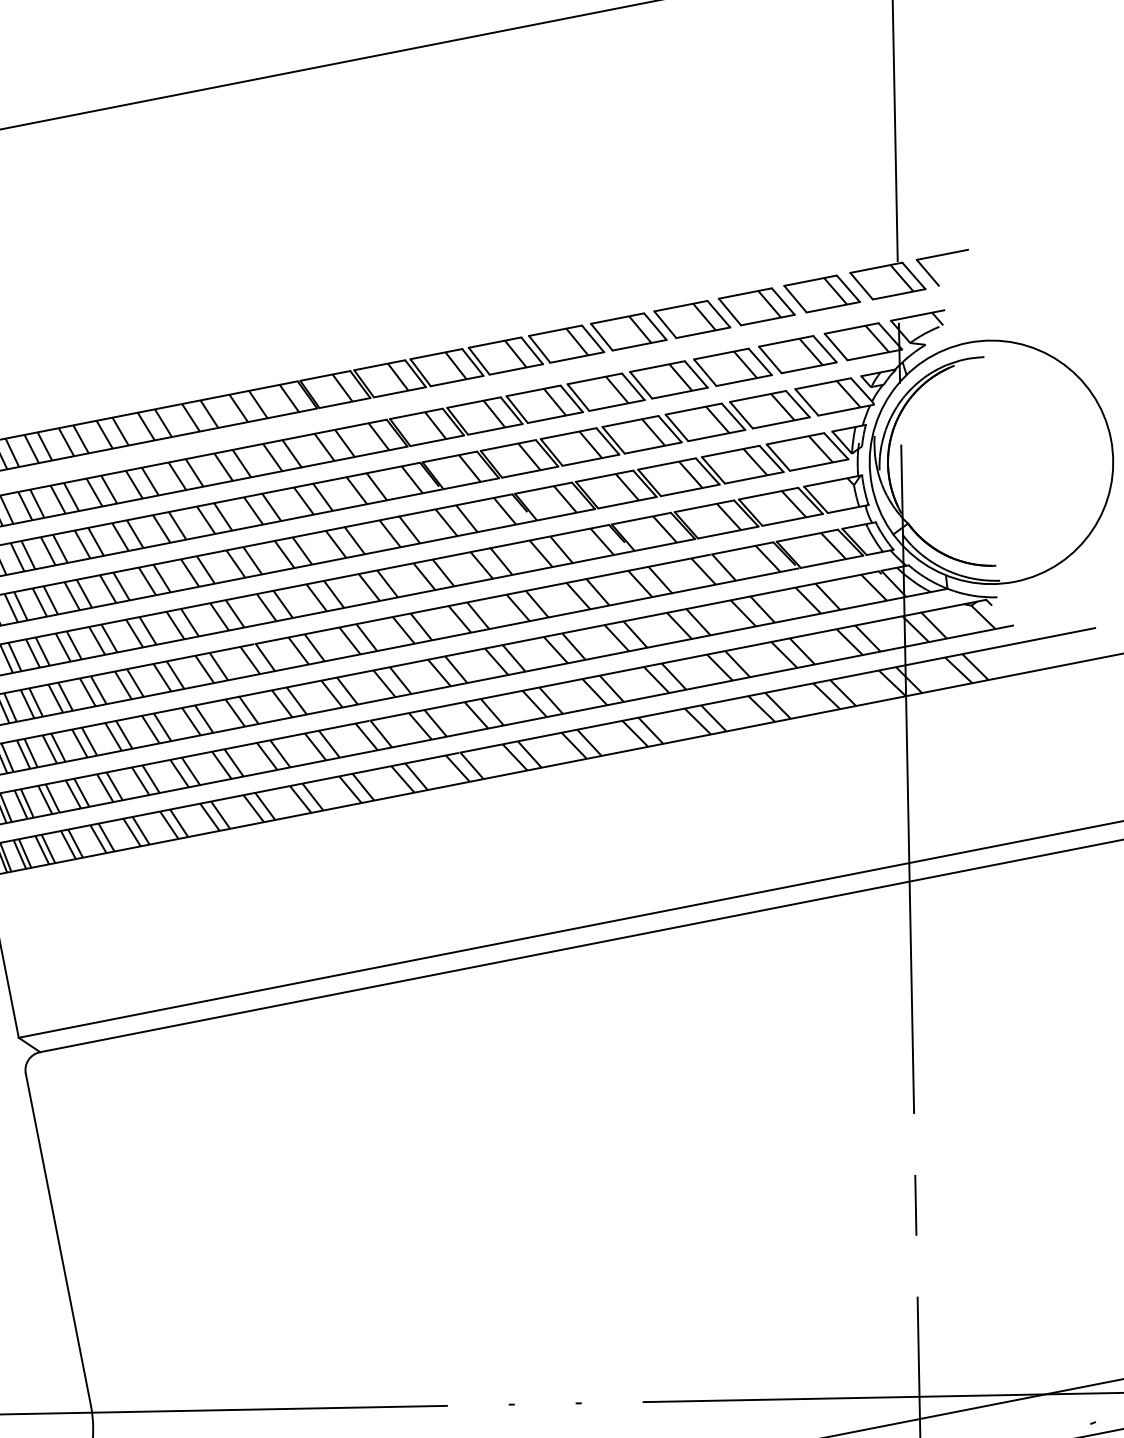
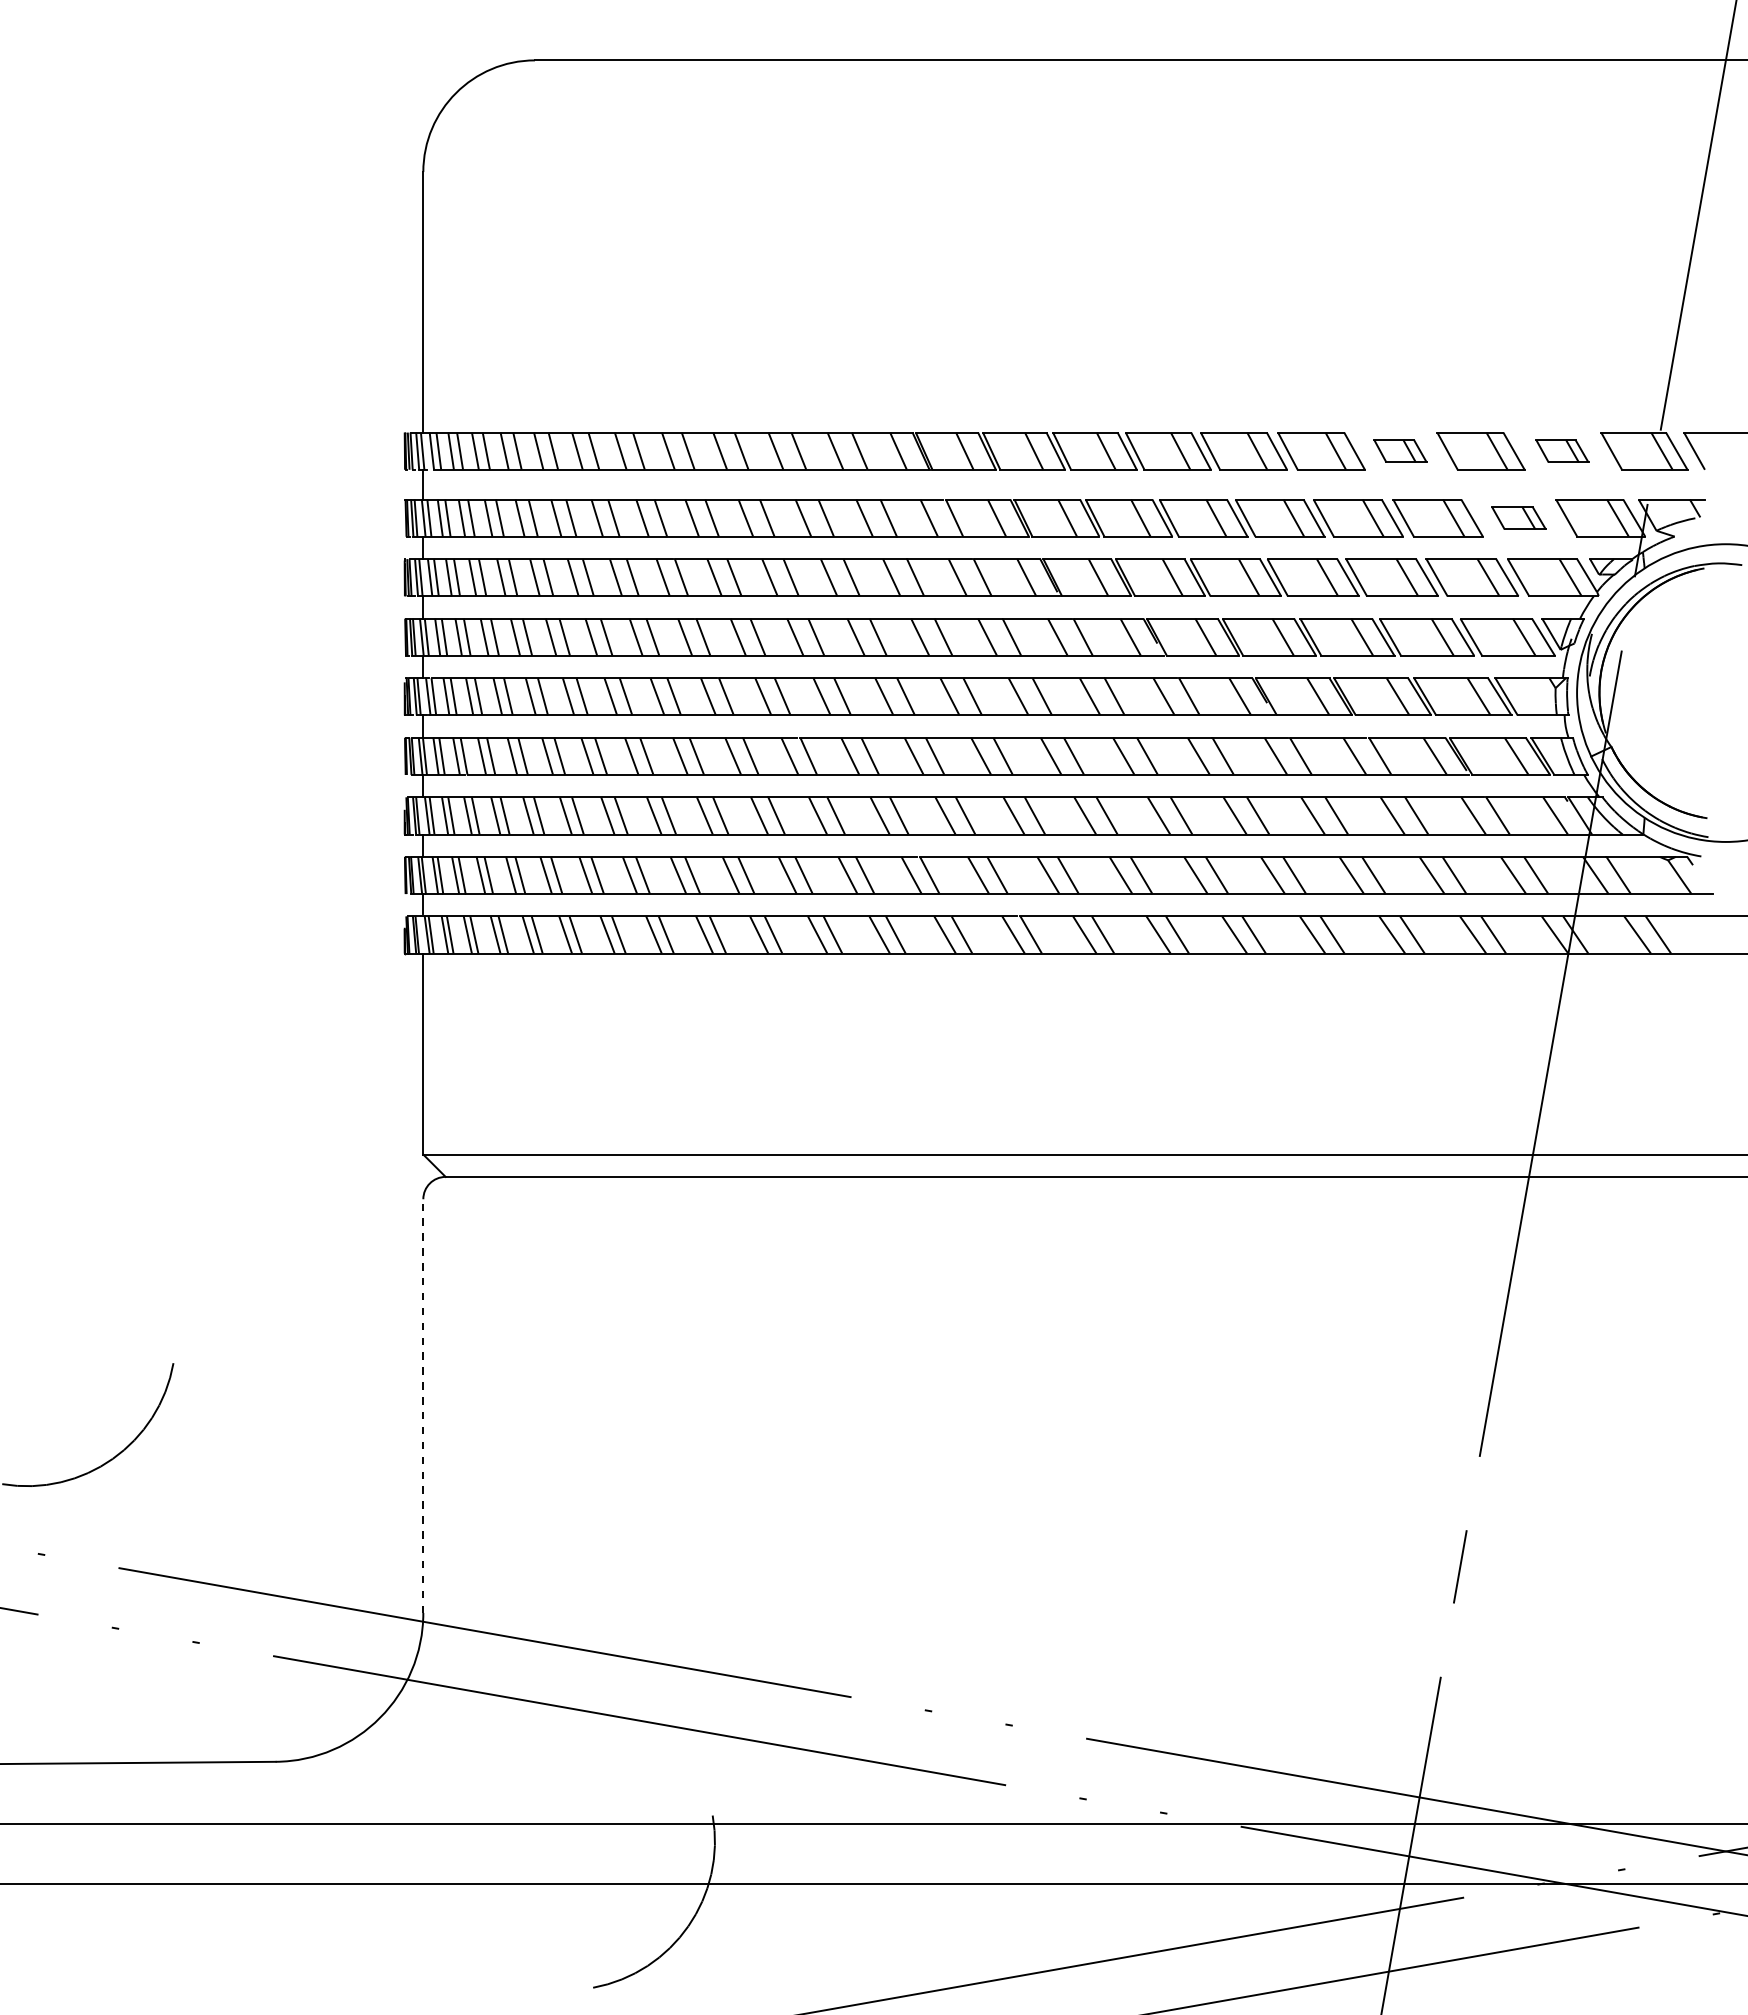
part: (822, 294) -> (1562, 451), size x0.6
part: (692, 319) -> (1400, 451), size x0.6
part: (797, 354) -> (1518, 518), size x0.6
line: (58, 1239) -> (423, 1406), solid -> dashed

